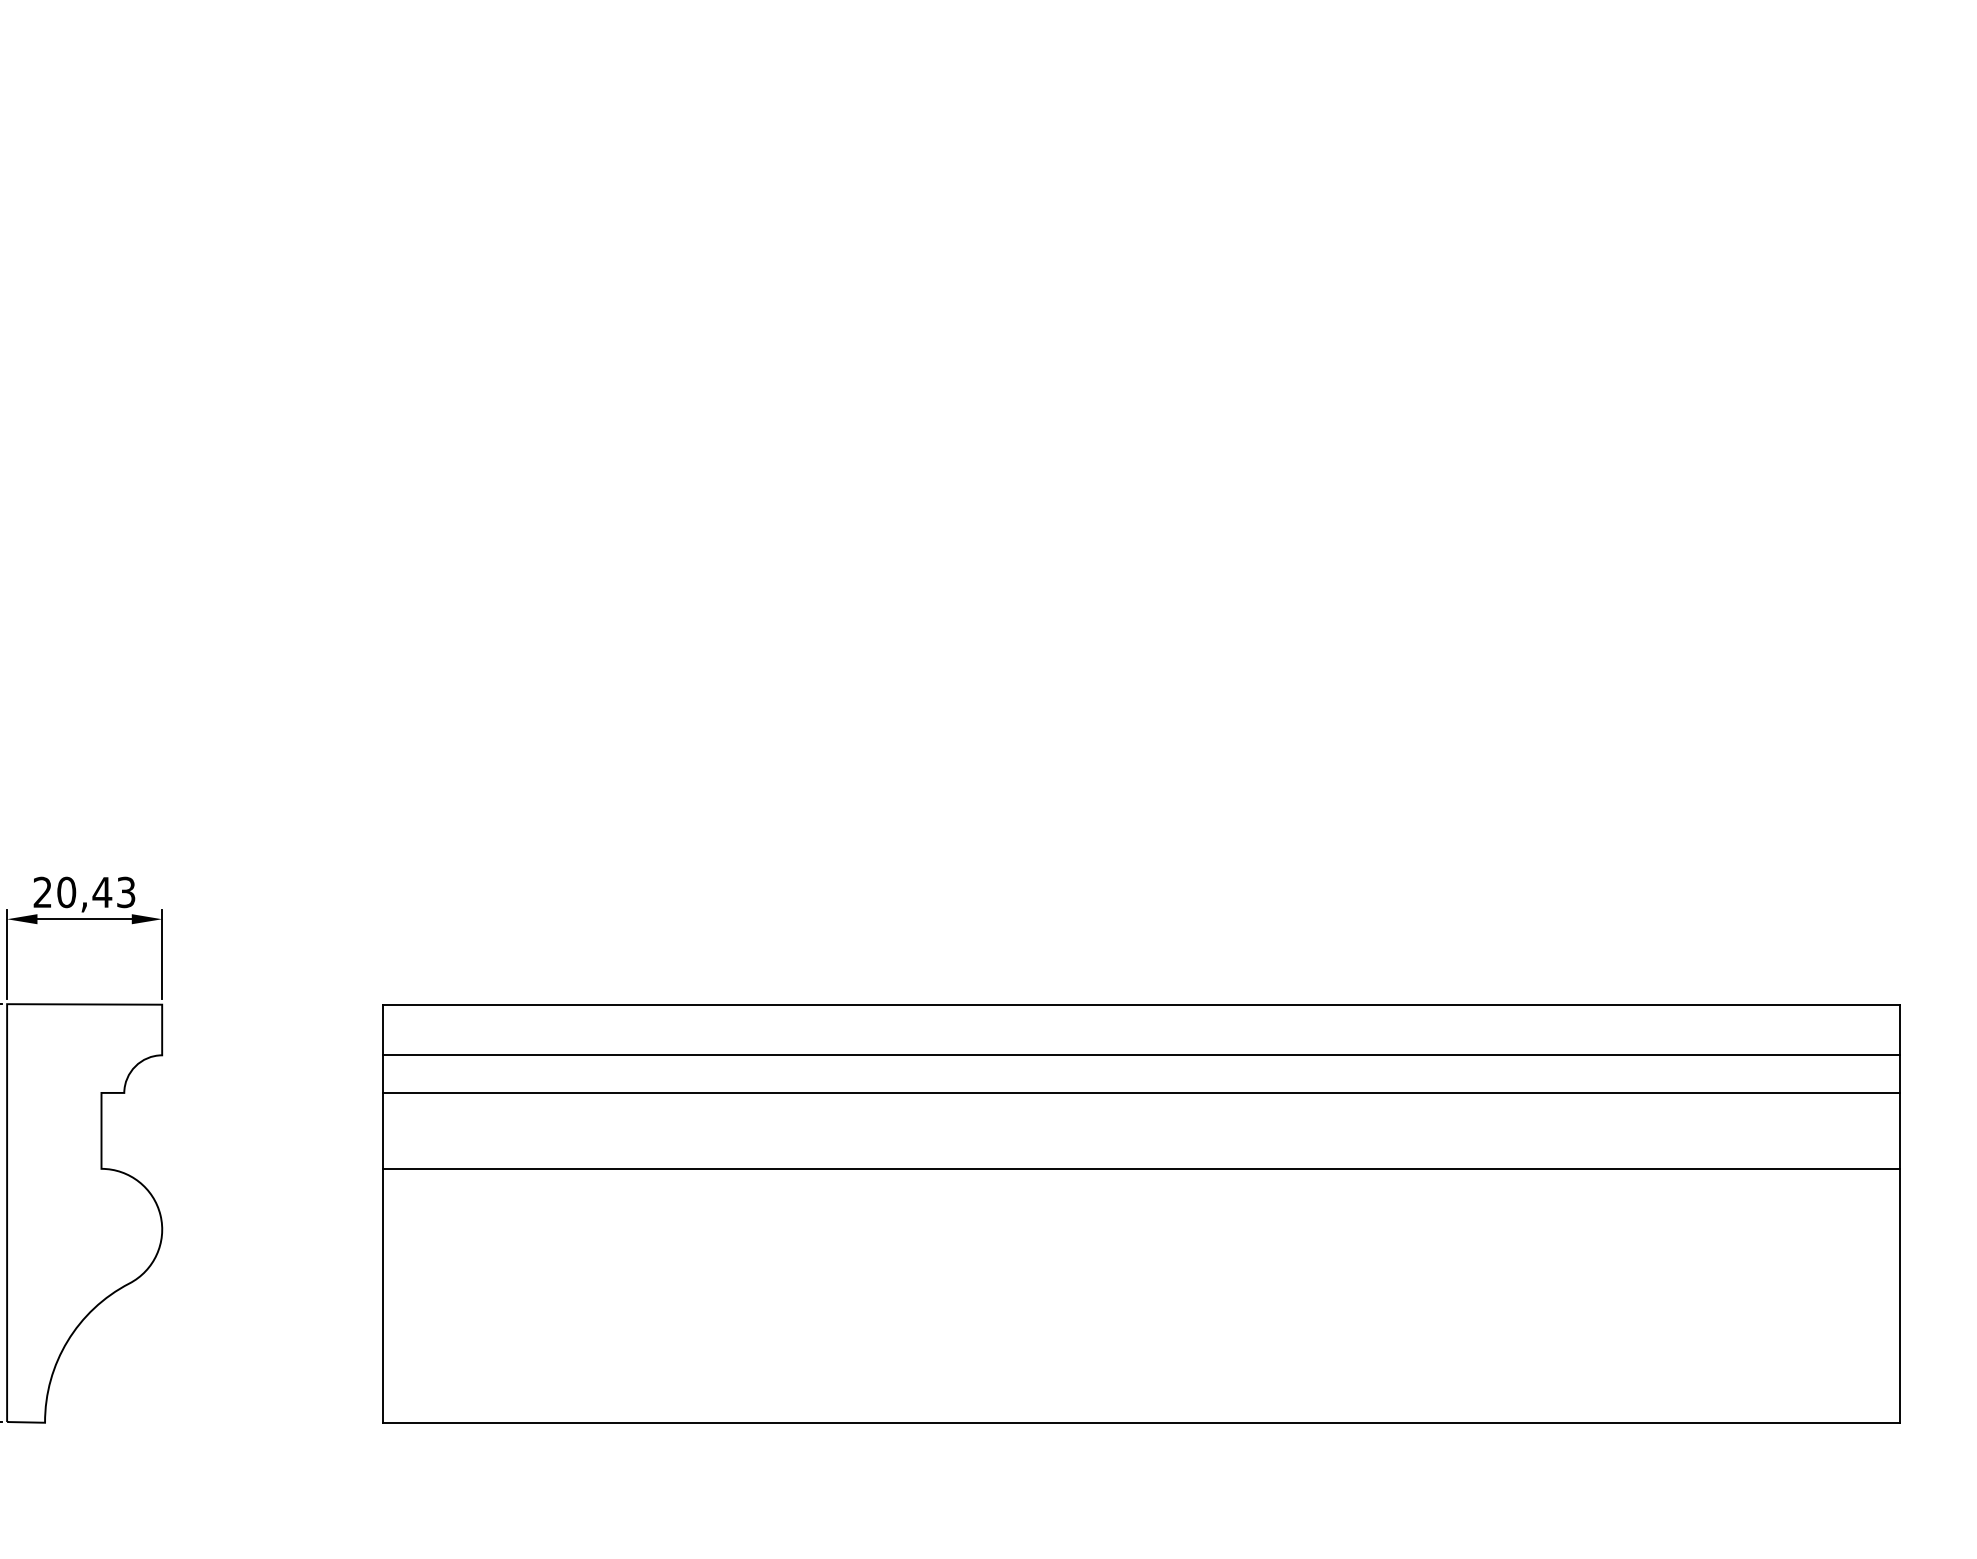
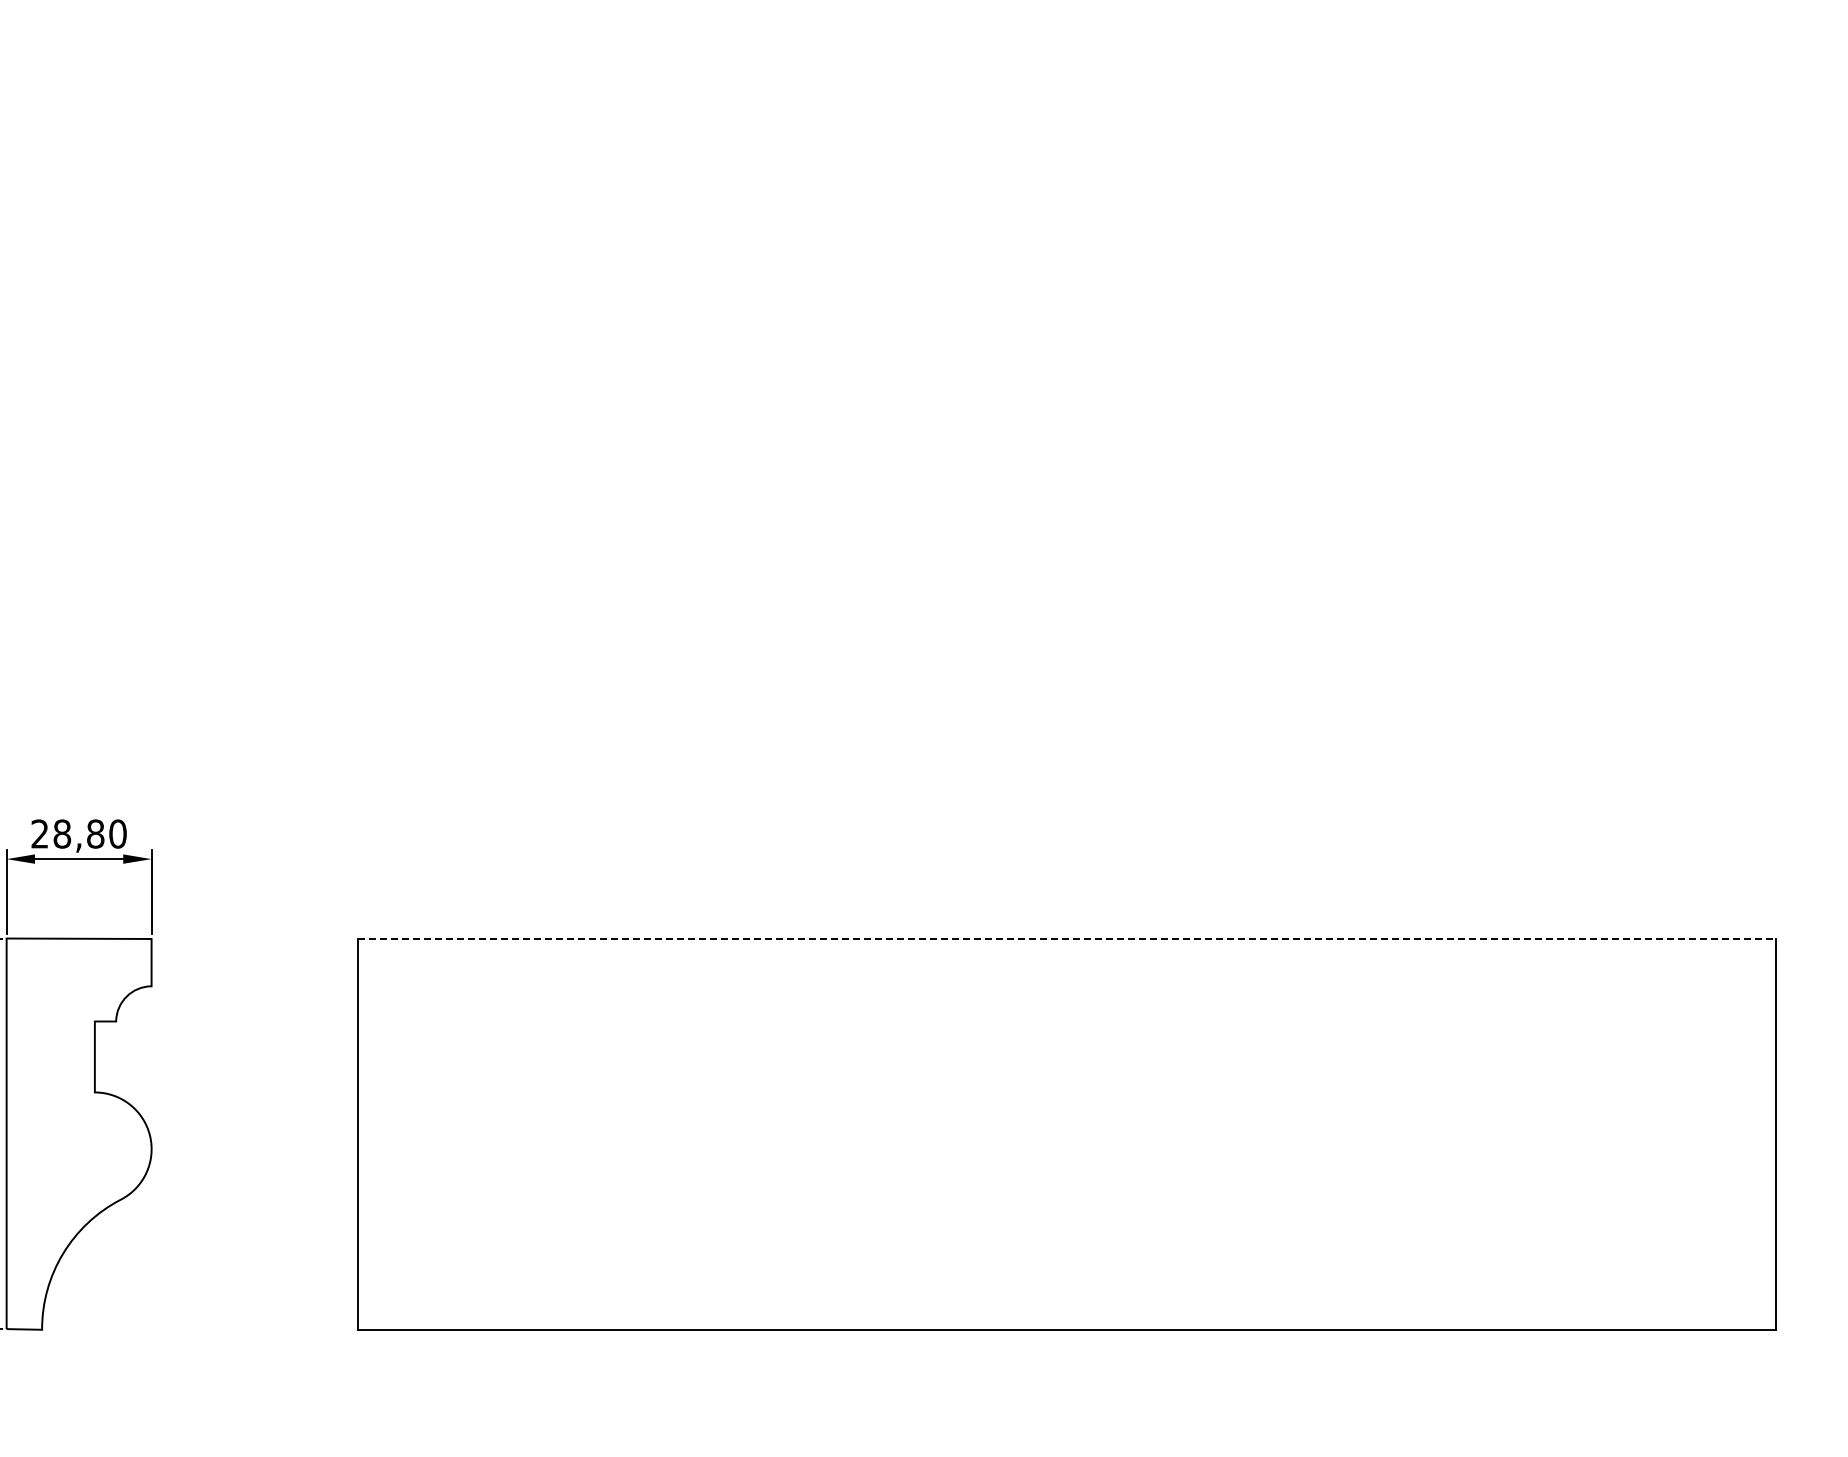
text: (95, 891) -> (89, 833), 20,43 -> 28,80
line: (1142, 1005) -> (1067, 939), solid -> dashed
line: (1140, 1055) -> (1066, 986), removed
line: (1140, 1092) -> (1066, 1021), removed
line: (1140, 1168) -> (1066, 1092), removed

